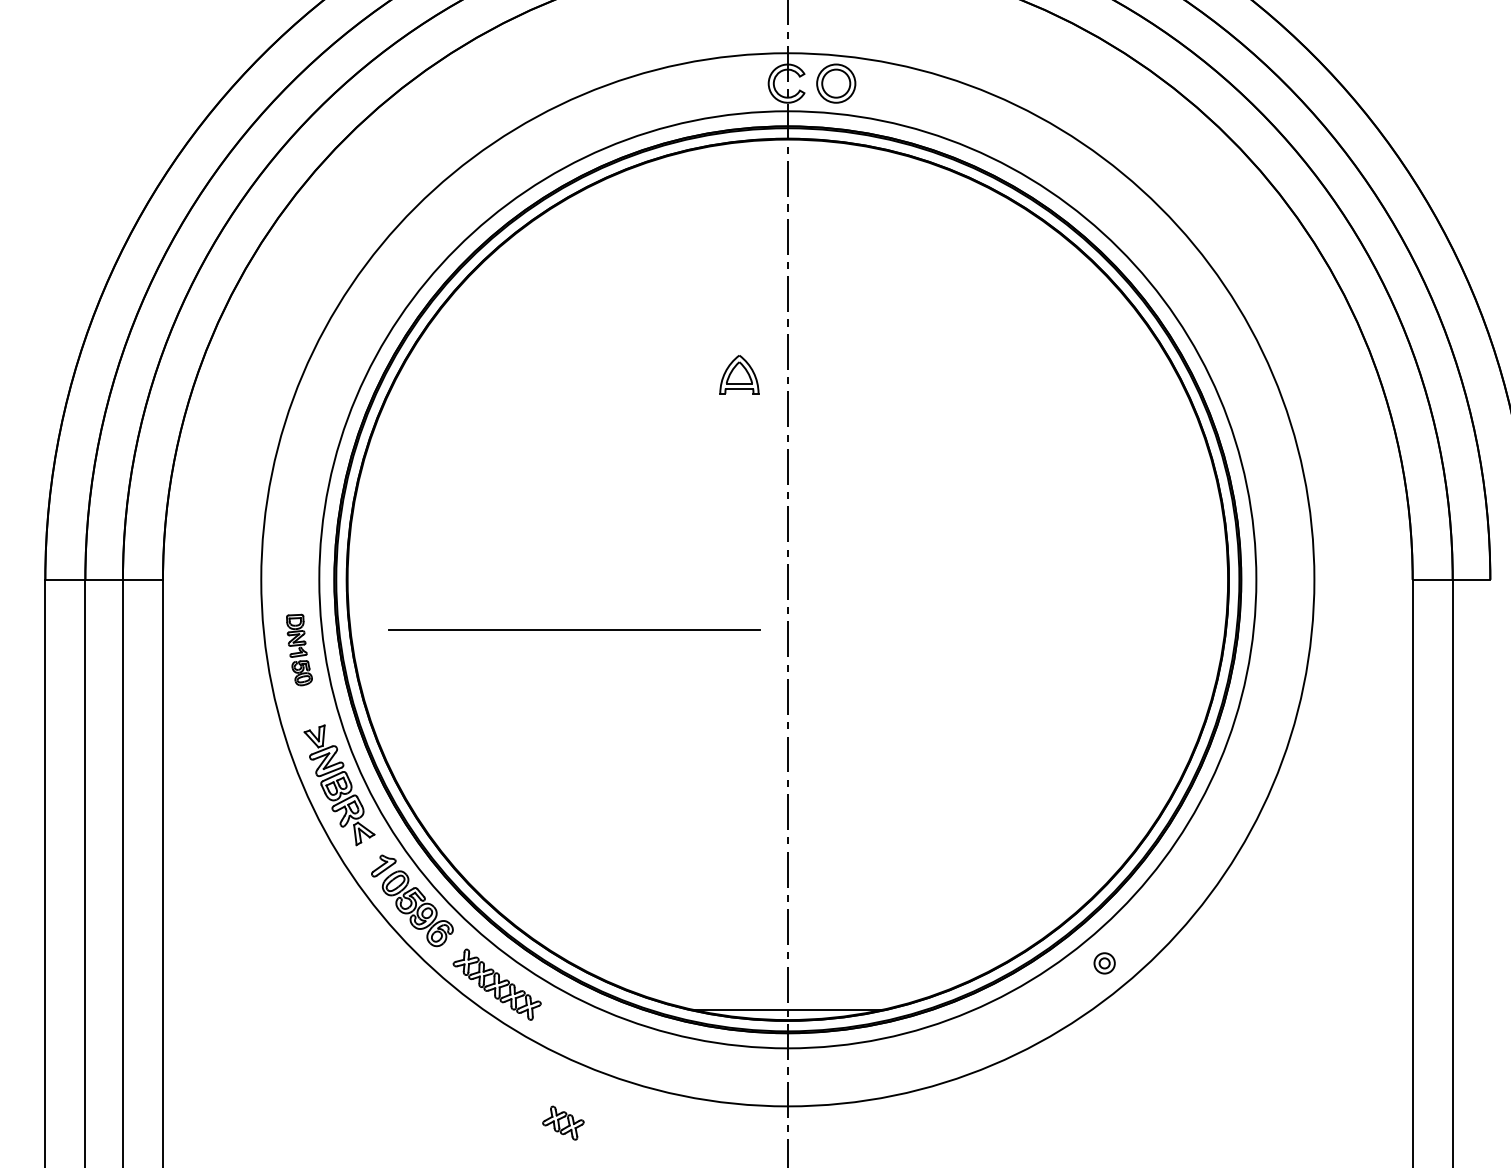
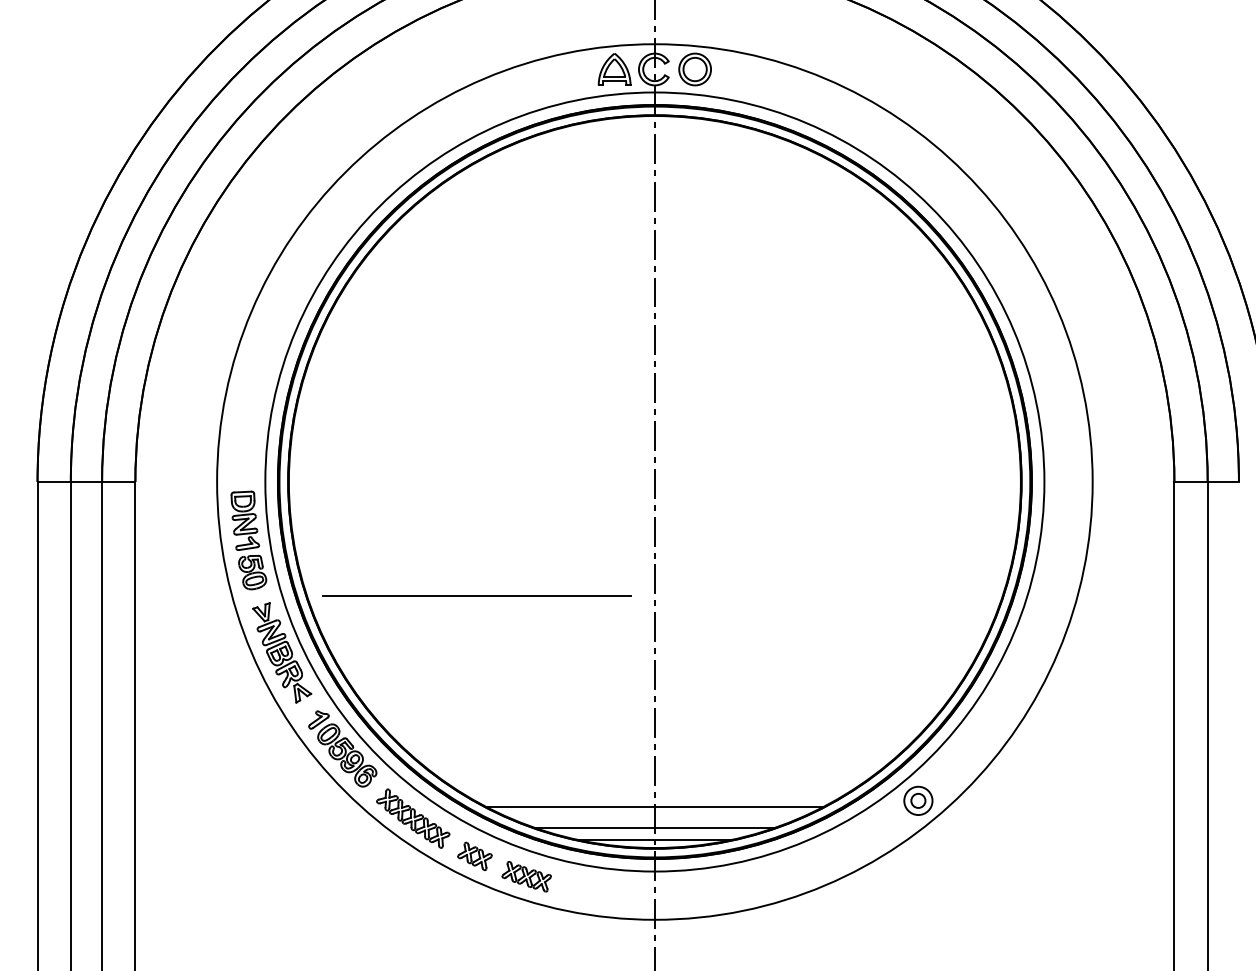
part: (739, 374) -> (614, 69), moved
line: (574, 629) -> (477, 595), moved
part: (299, 649) -> (248, 539), size x1.67
part: (1104, 963) -> (918, 801), size x1.67
line: (787, 970) -> (654, 806), added
line: (787, 996) -> (654, 828), added
part: (633, 1054) -> (526, 876), added
part: (563, 1122) -> (475, 855), moved

